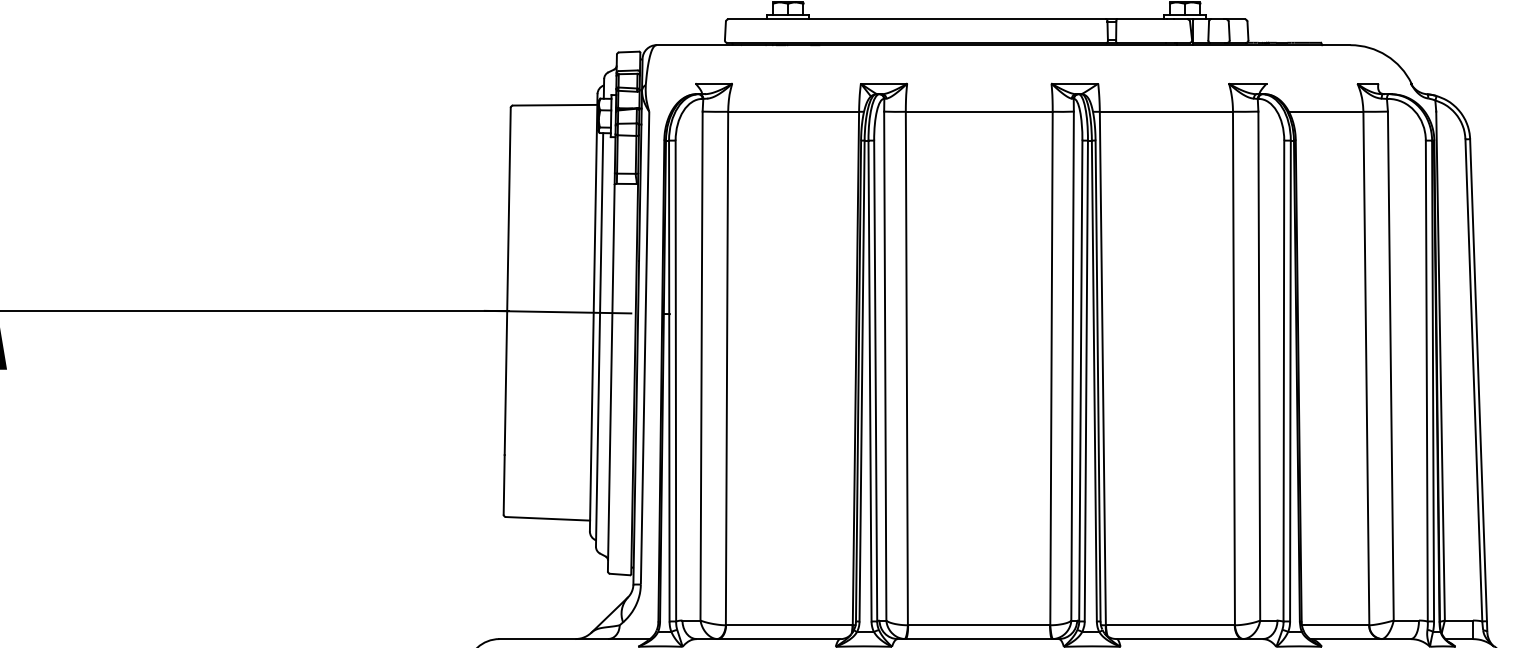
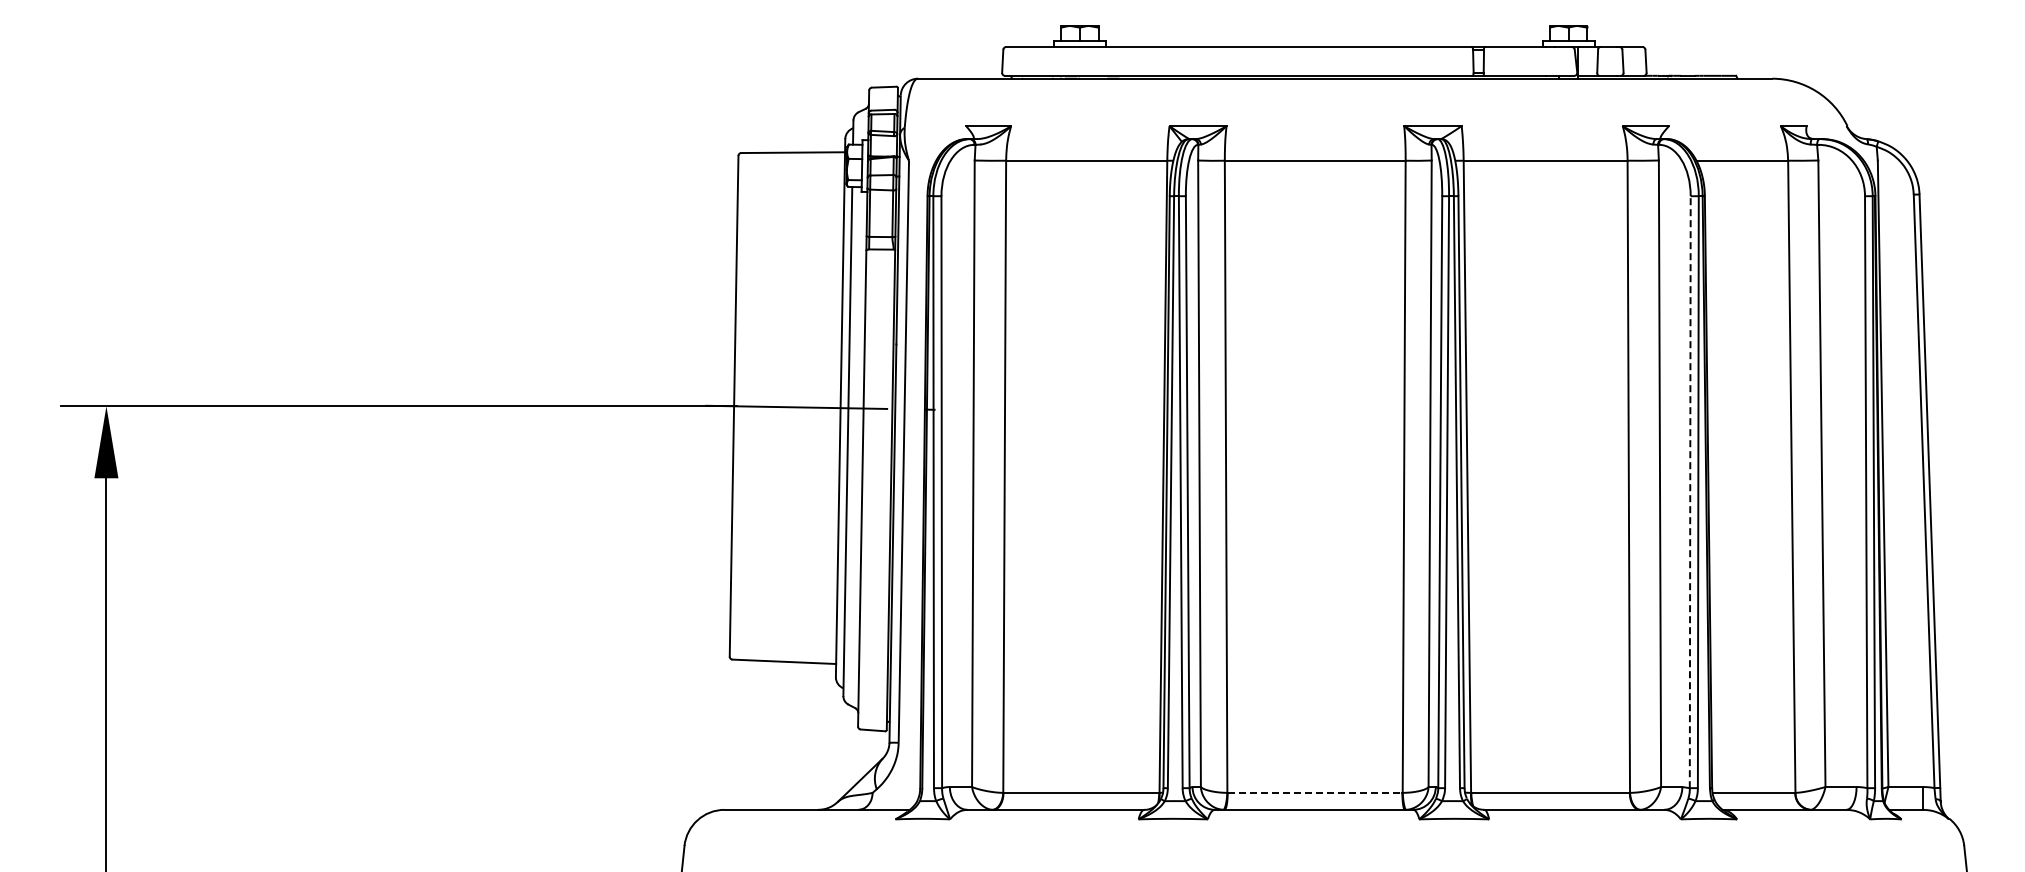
line: (1284, 381) -> (1690, 492), solid -> dashed
line: (979, 624) -> (1315, 792), solid -> dashed

